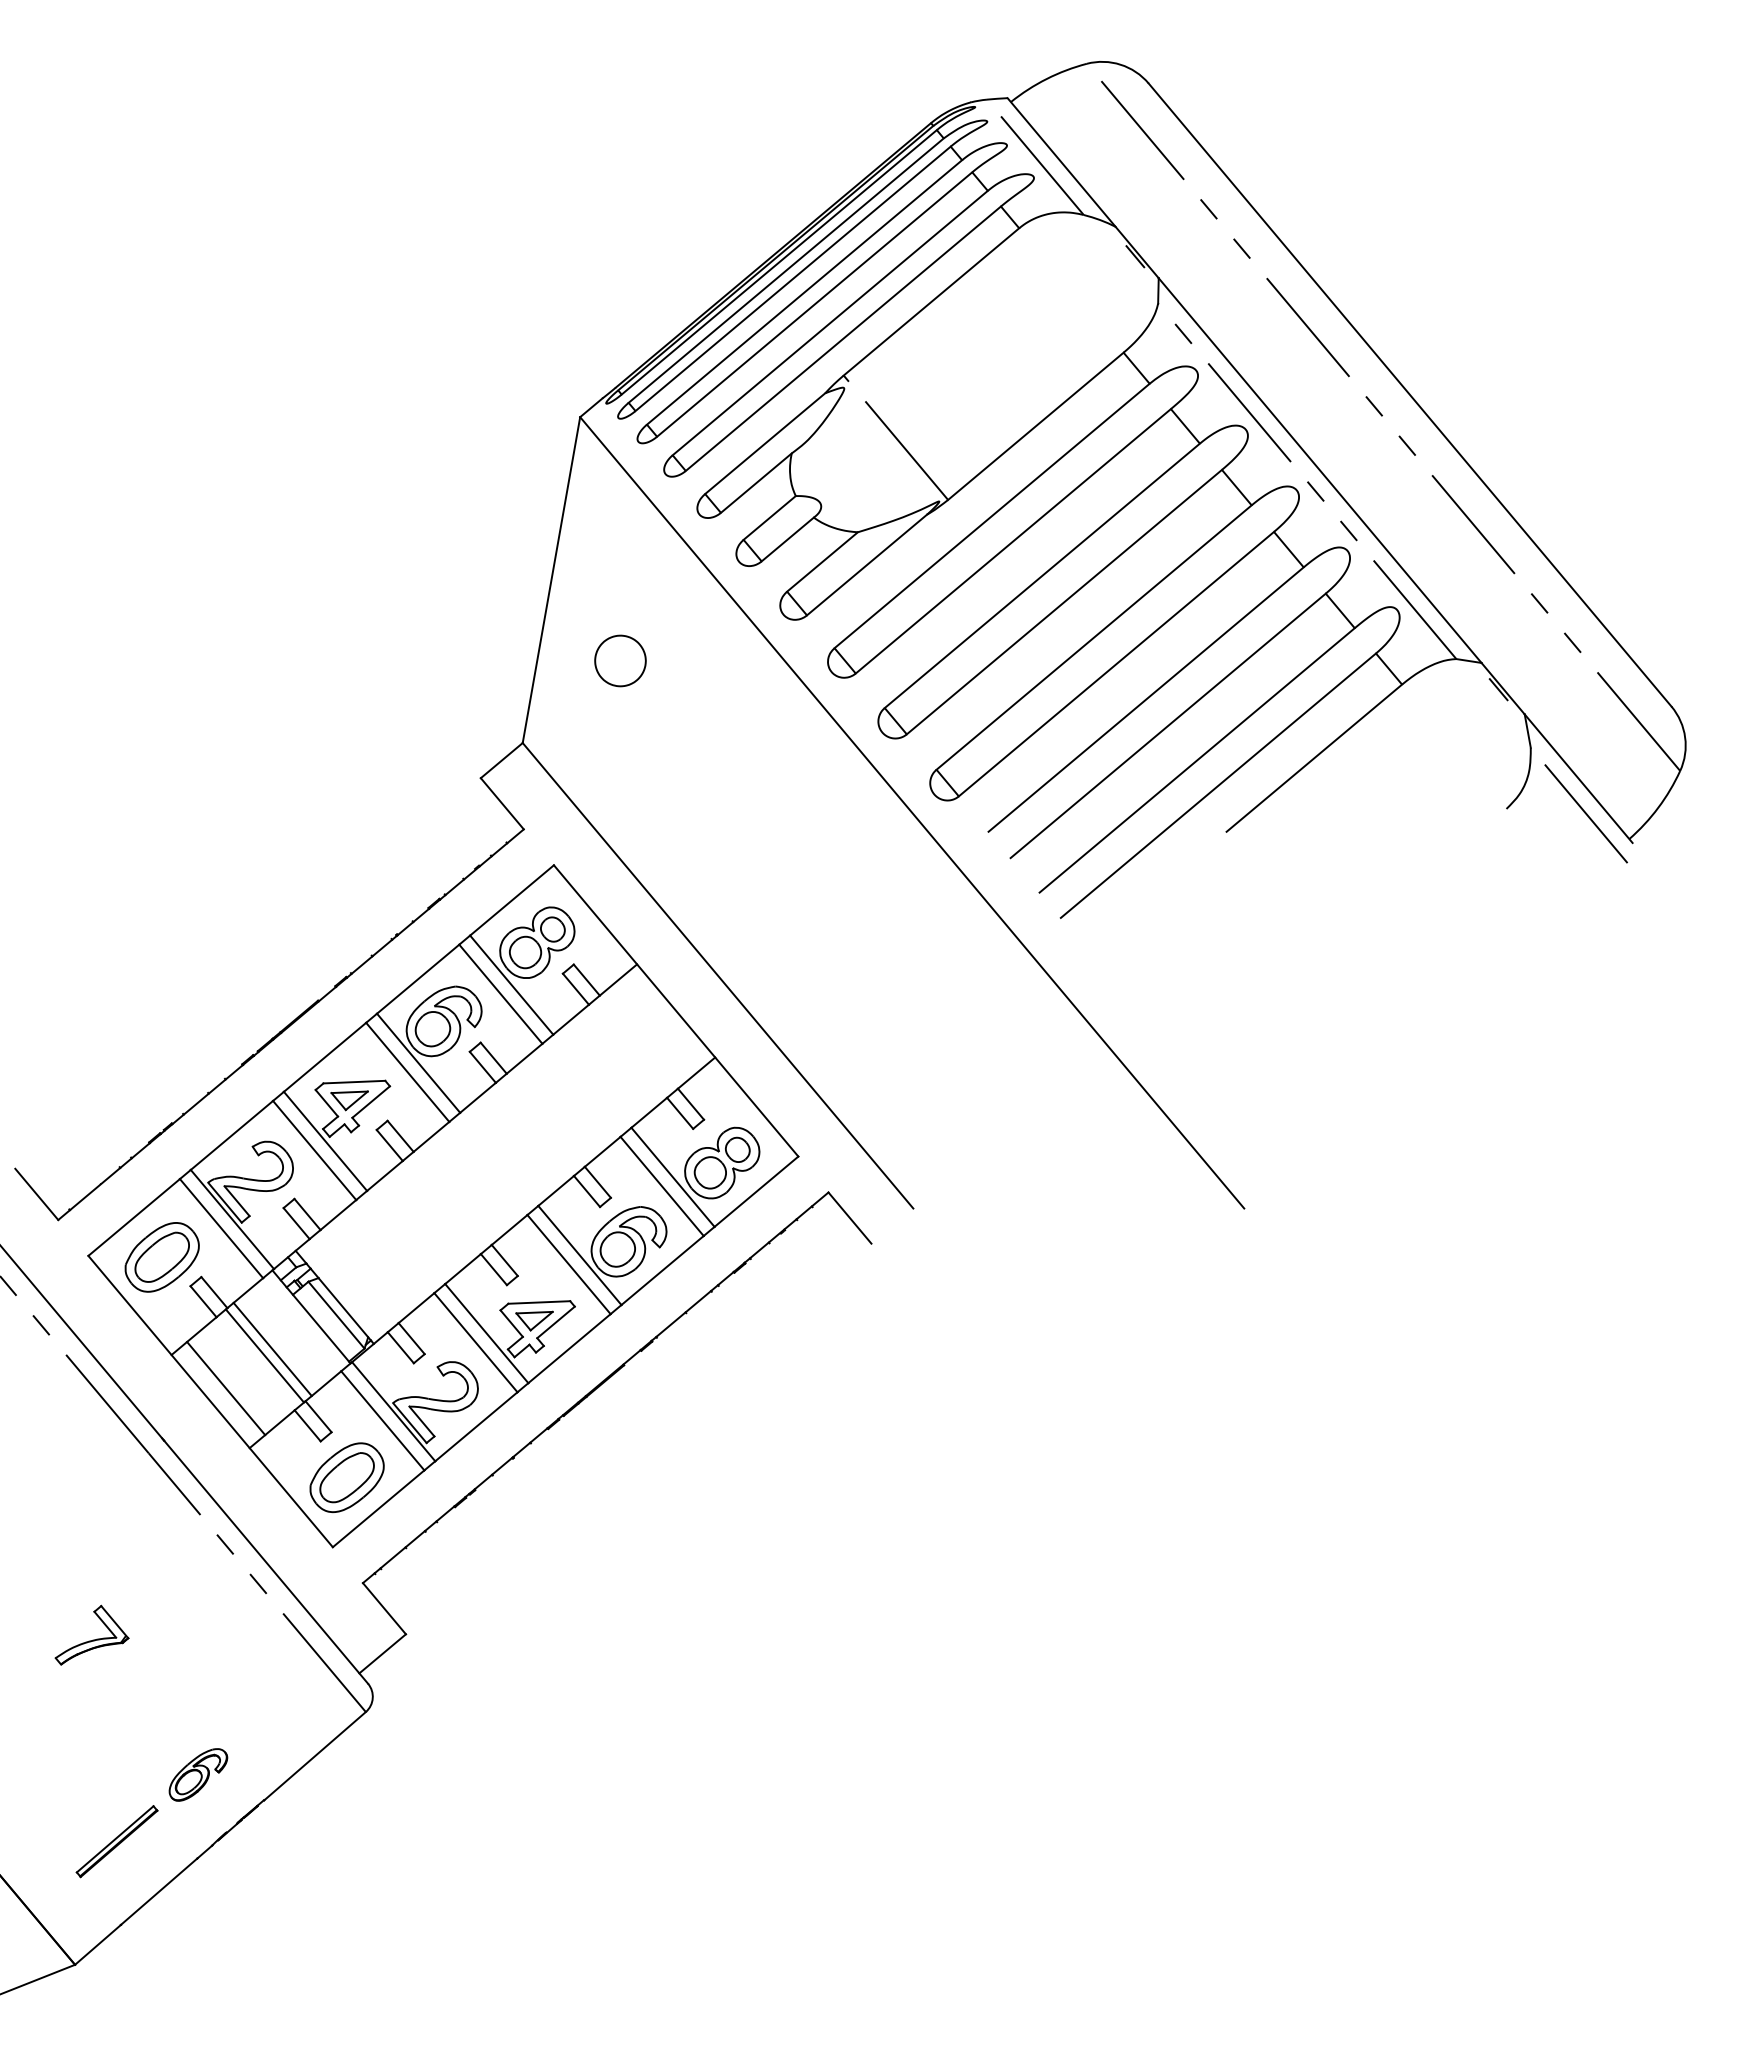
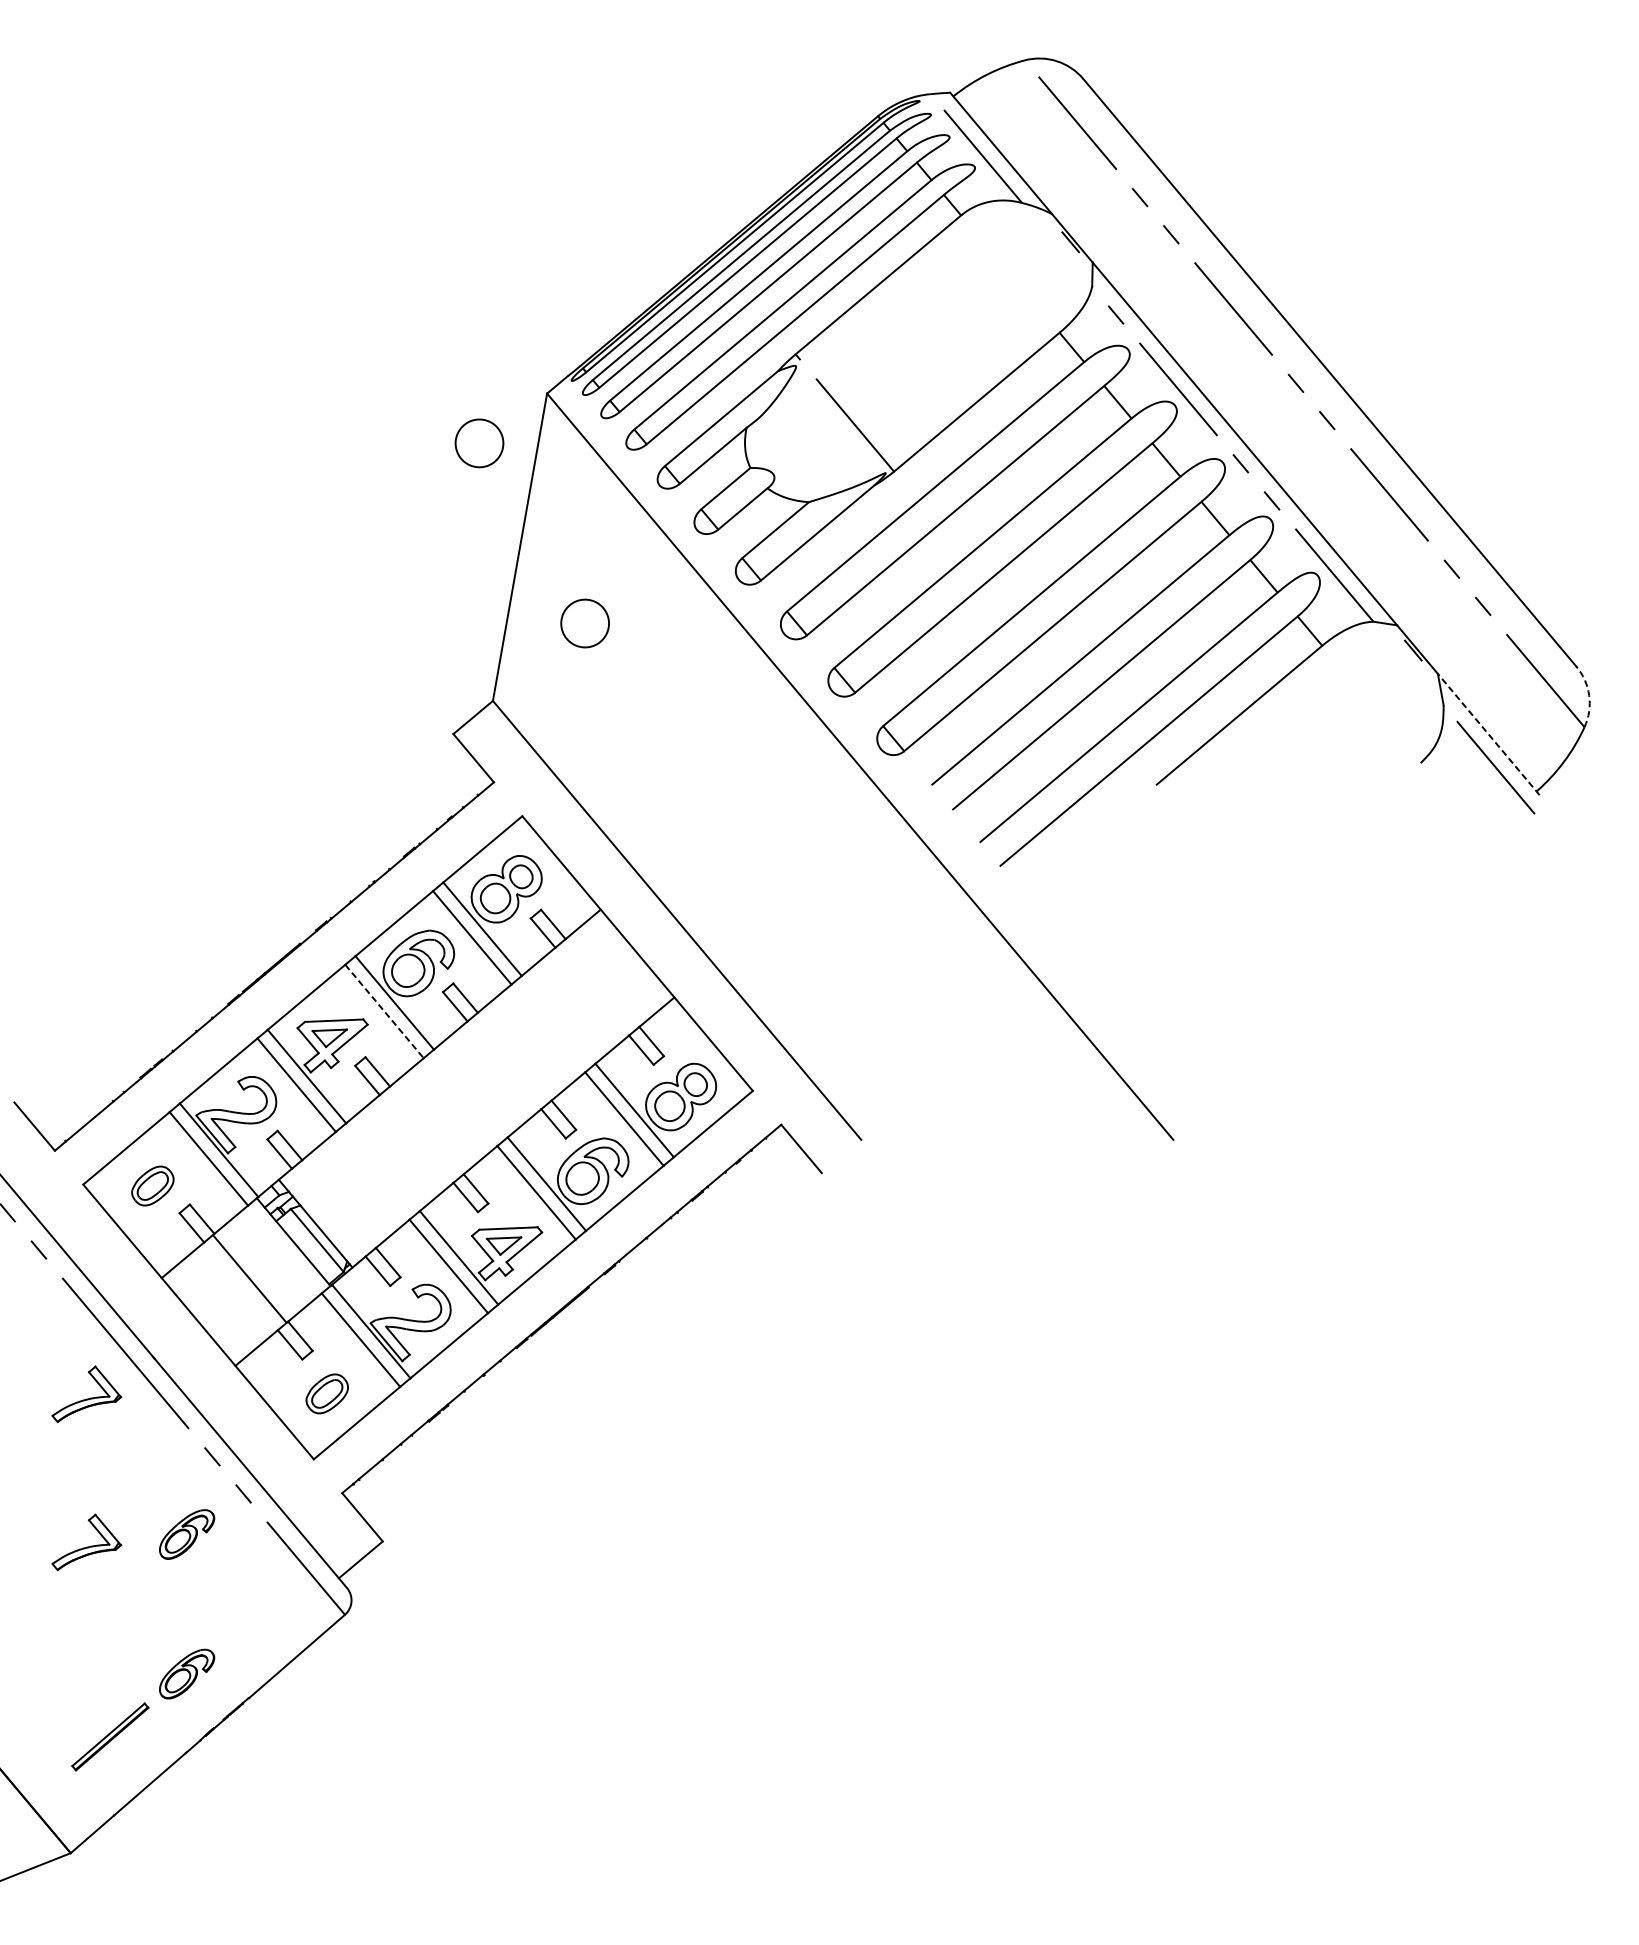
part: (508, 469) -> (479, 442), added
arc: (1685, 737) -> (1589, 695), solid -> dashed
line: (1578, 778) -> (1488, 734), solid -> dashed
line: (407, 1072) -> (384, 1011), solid -> dashed
part: (161, 1257) -> (152, 1186), size x0.6
line: (272, 1349) -> (256, 1272), removed
line: (226, 1388) -> (213, 1309), removed
part: (91, 1477) -> (86, 1393), added
part: (346, 1477) -> (326, 1393), size x0.6
part: (198, 1626) -> (187, 1534), added

